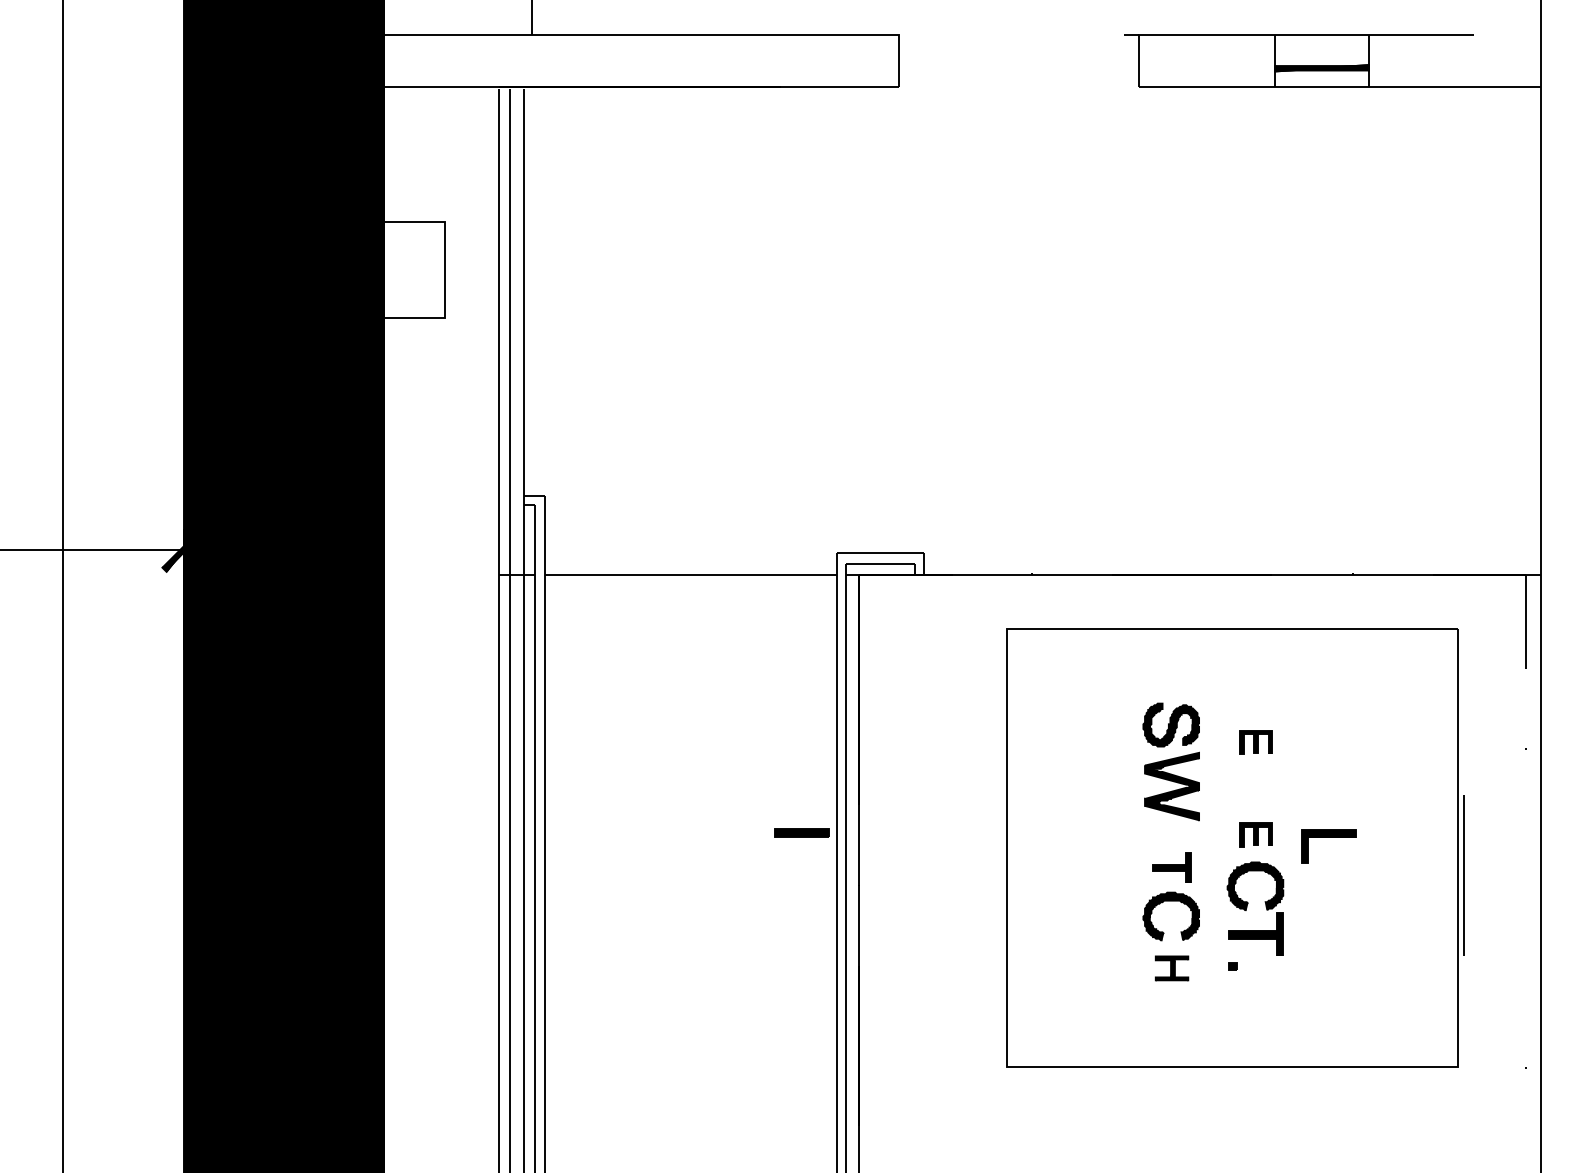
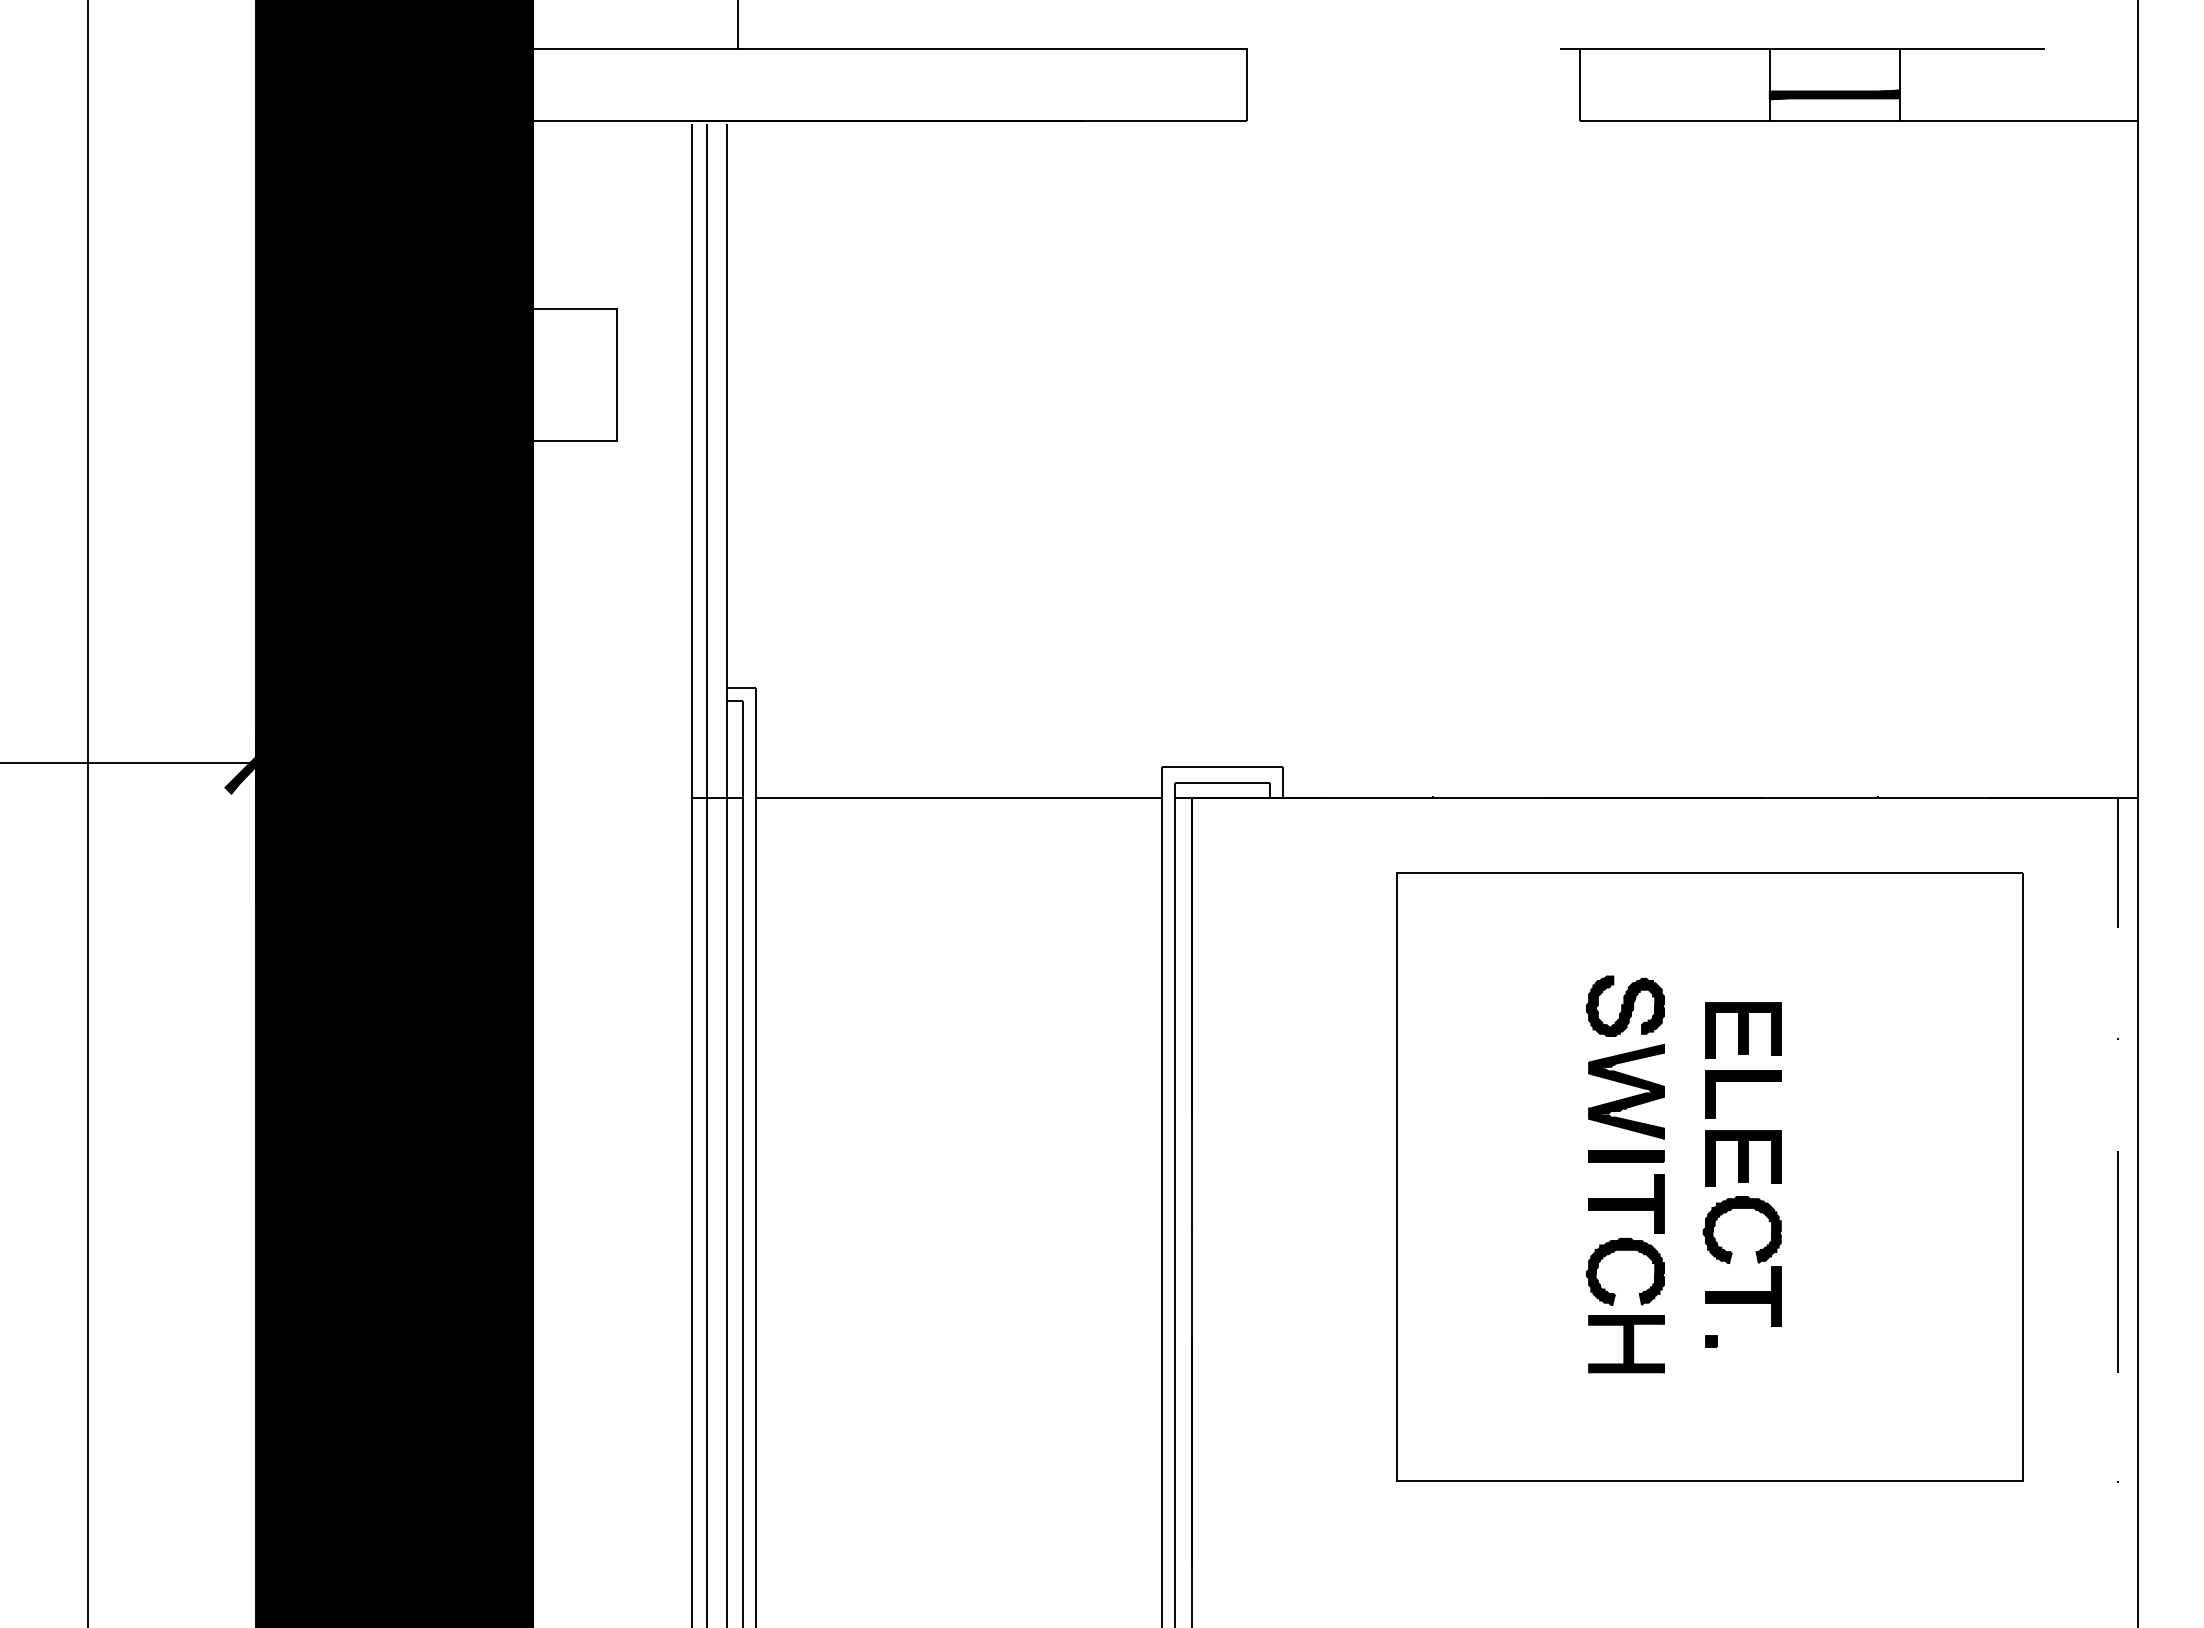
part: (1256, 742) -> (1743, 1030), size x1.67
part: (802, 833) -> (1626, 1156), moved
part: (1256, 834) -> (1743, 1158), size x1.67
part: (1329, 836) -> (1743, 1081), moved
part: (1172, 867) -> (1626, 1203), size x1.43
line: (1463, 875) -> (2117, 1261), moved
part: (1172, 968) -> (1626, 1344), size x1.67

